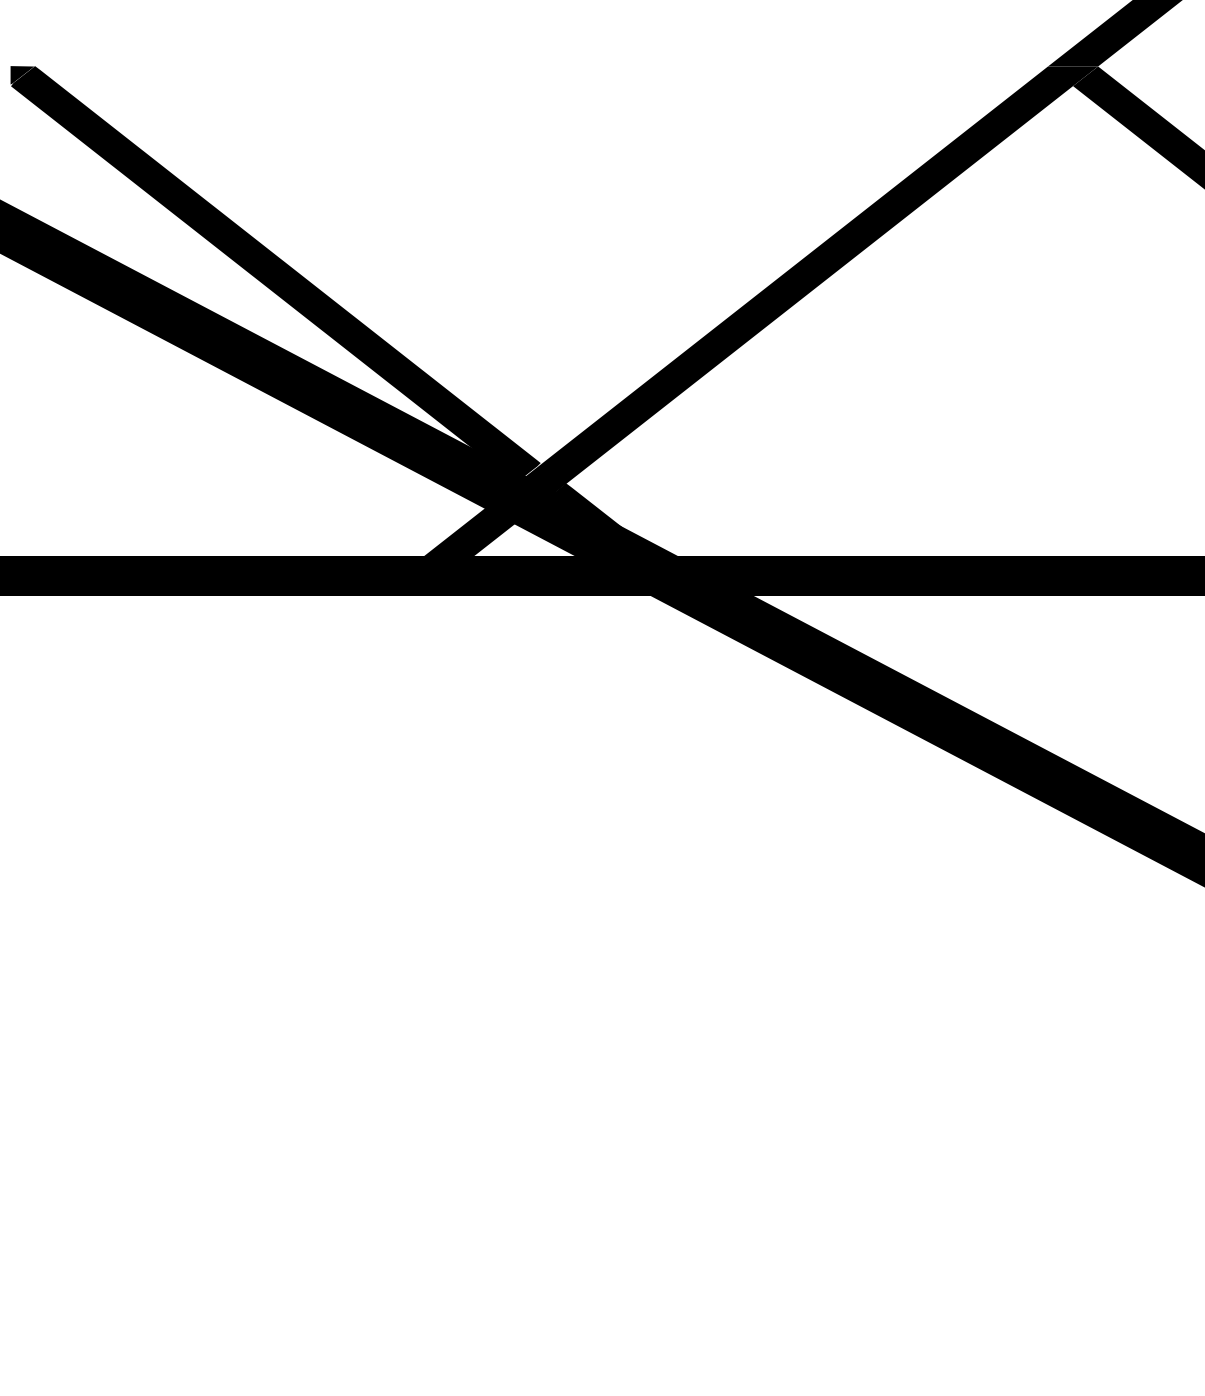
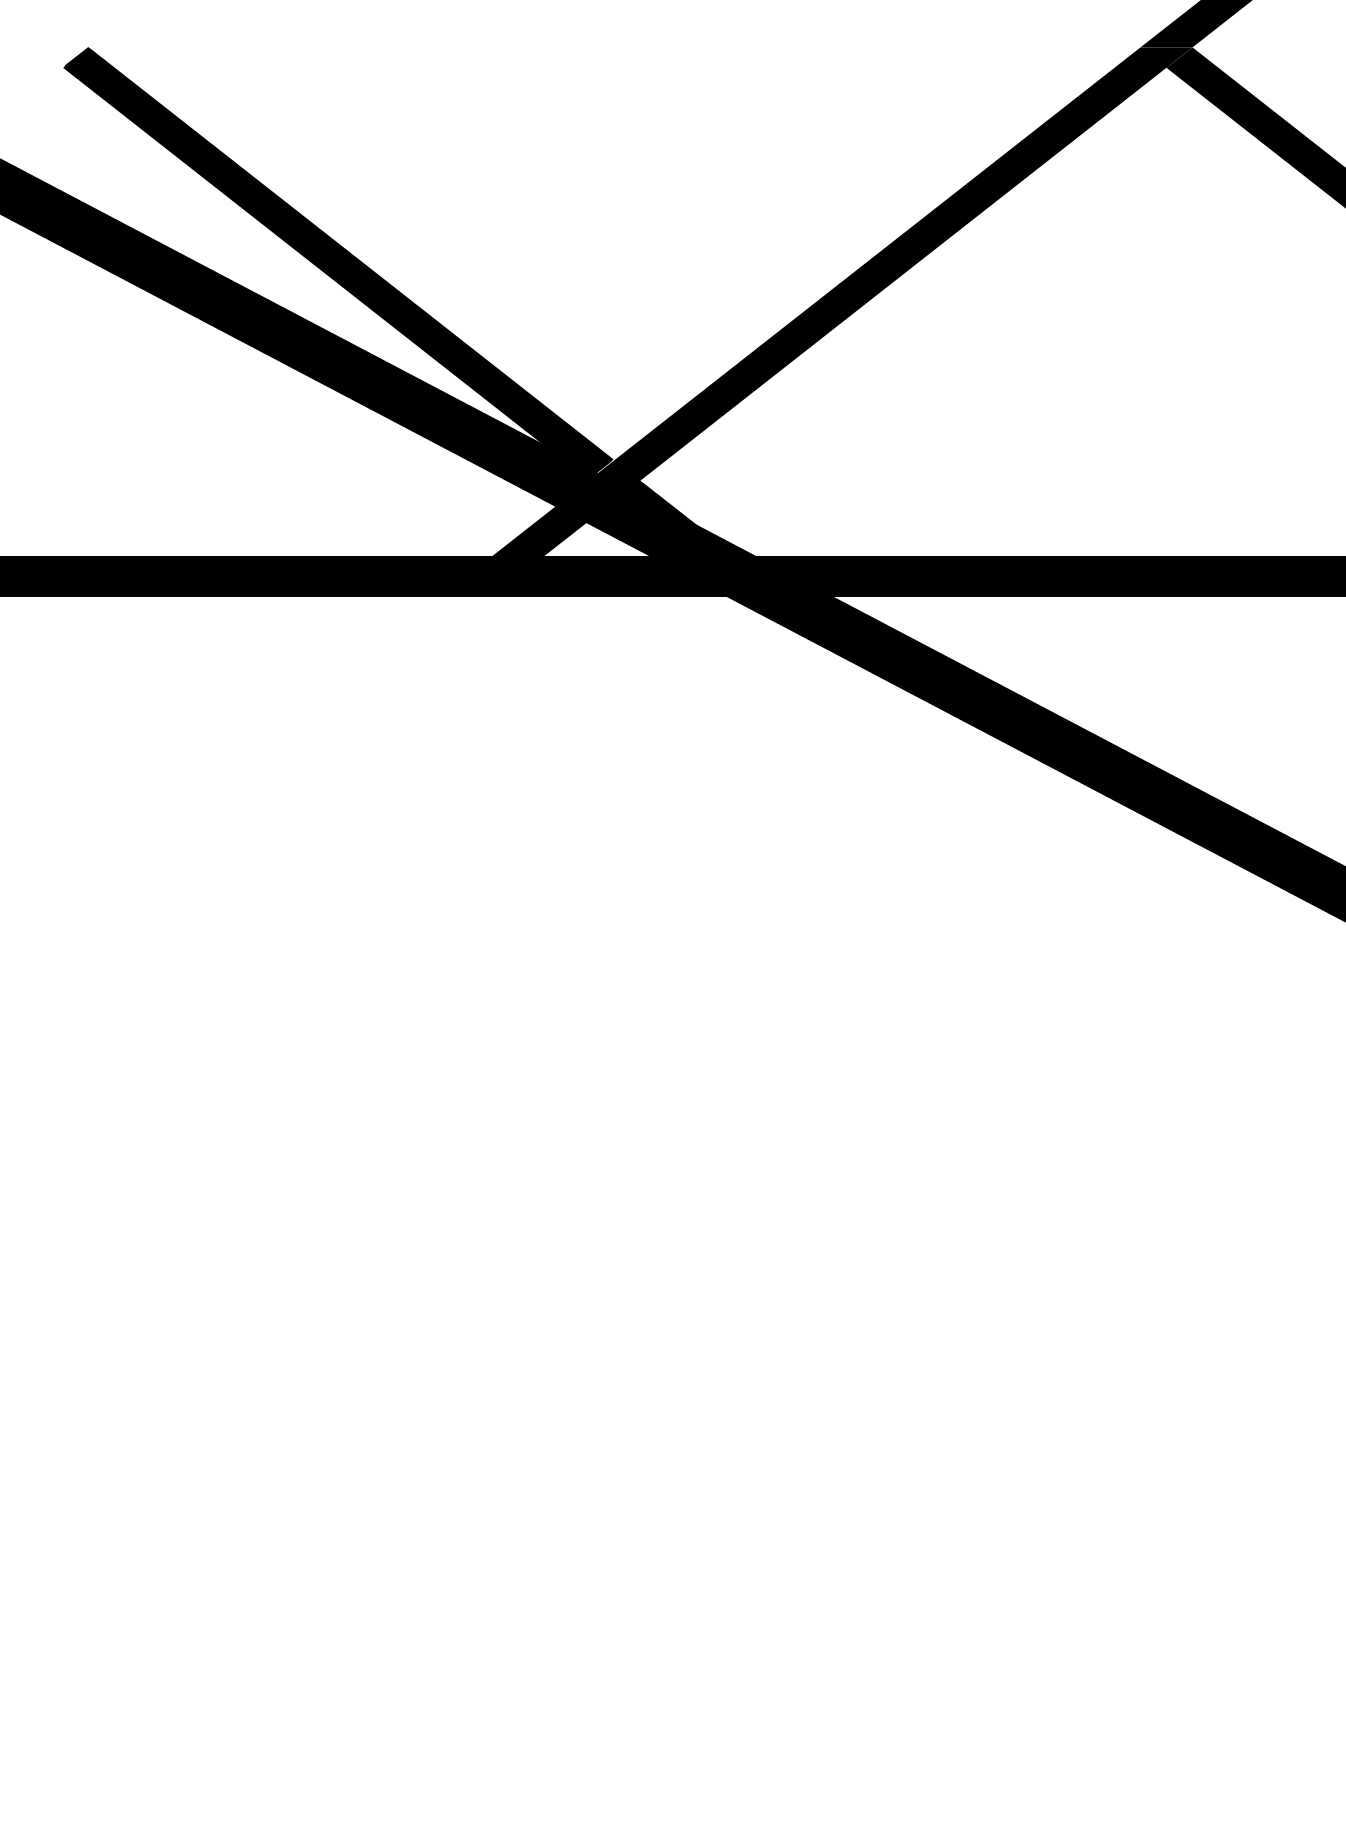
fill: (21, 75) -> (74, 56), removed

